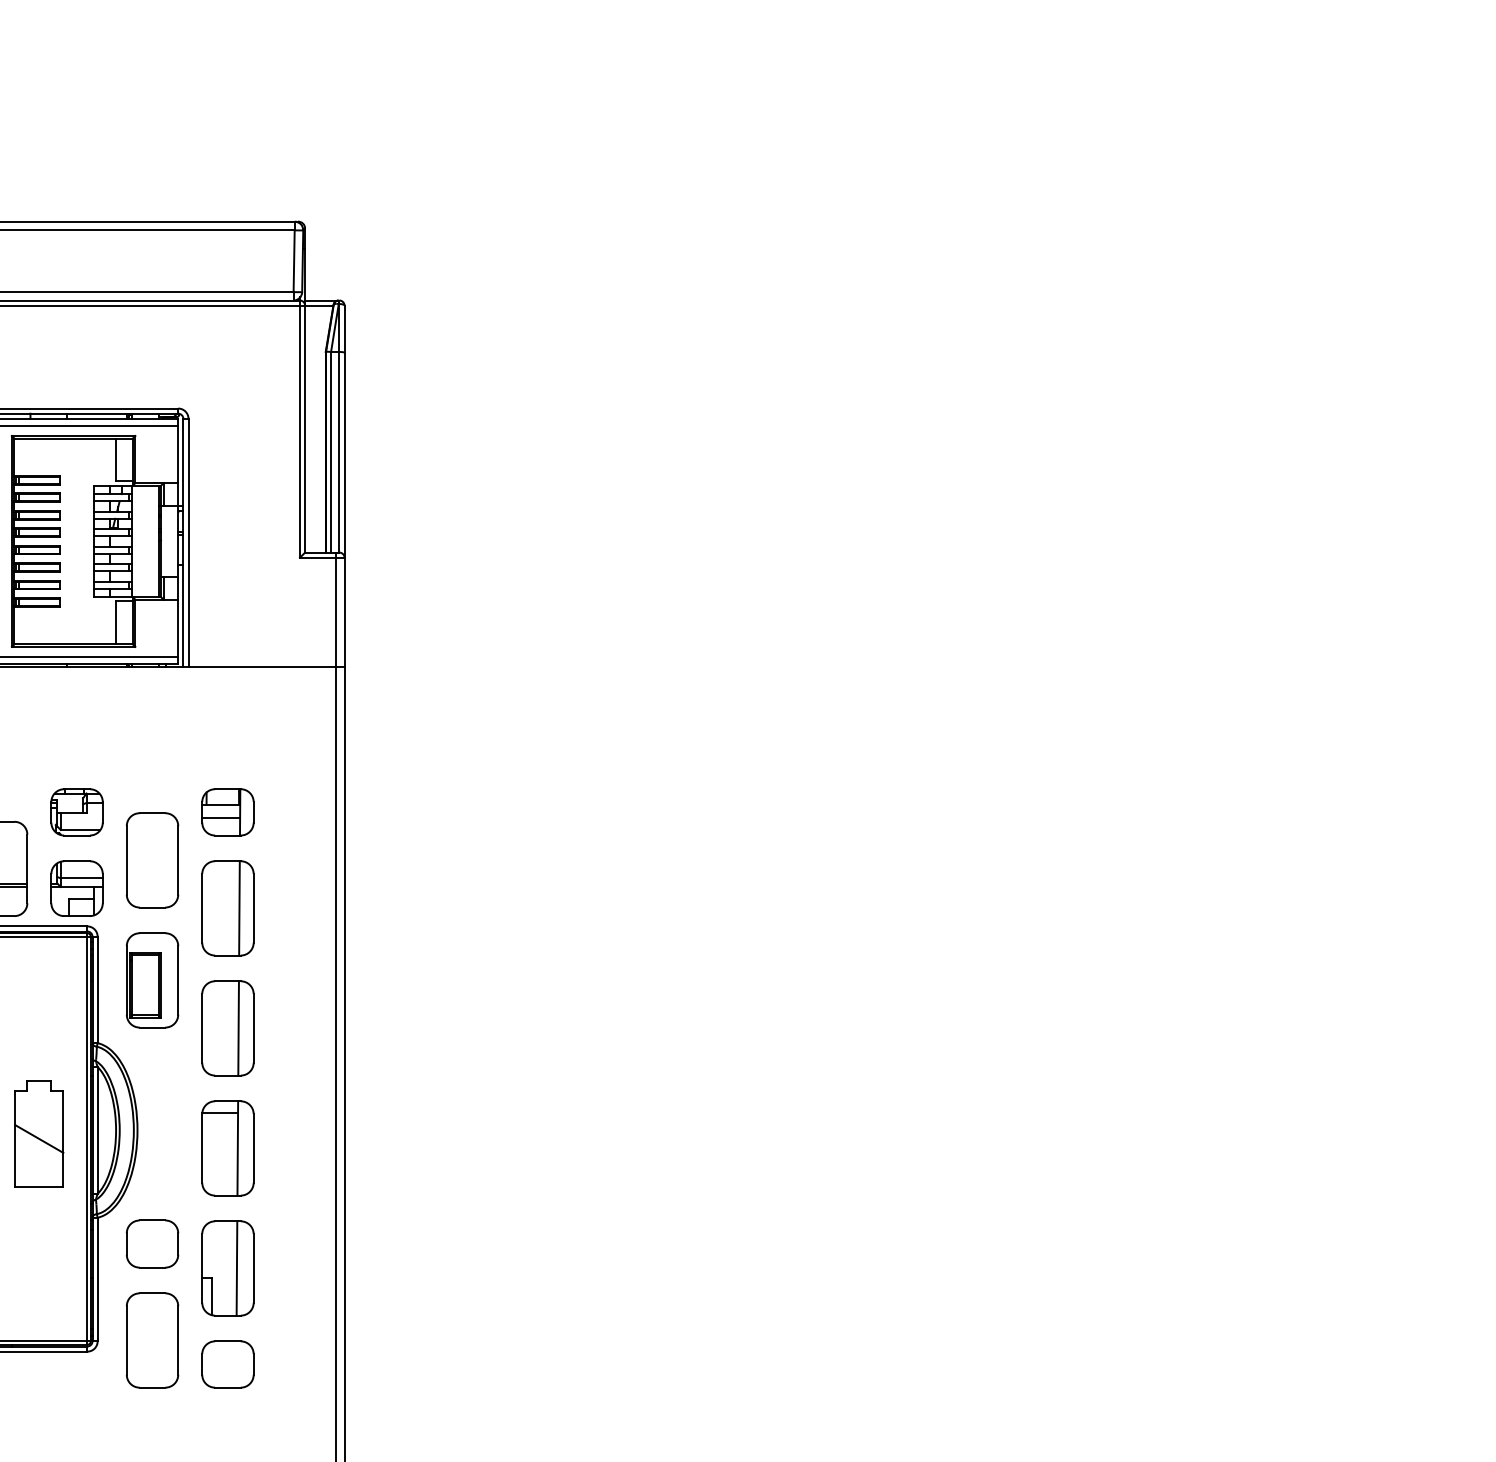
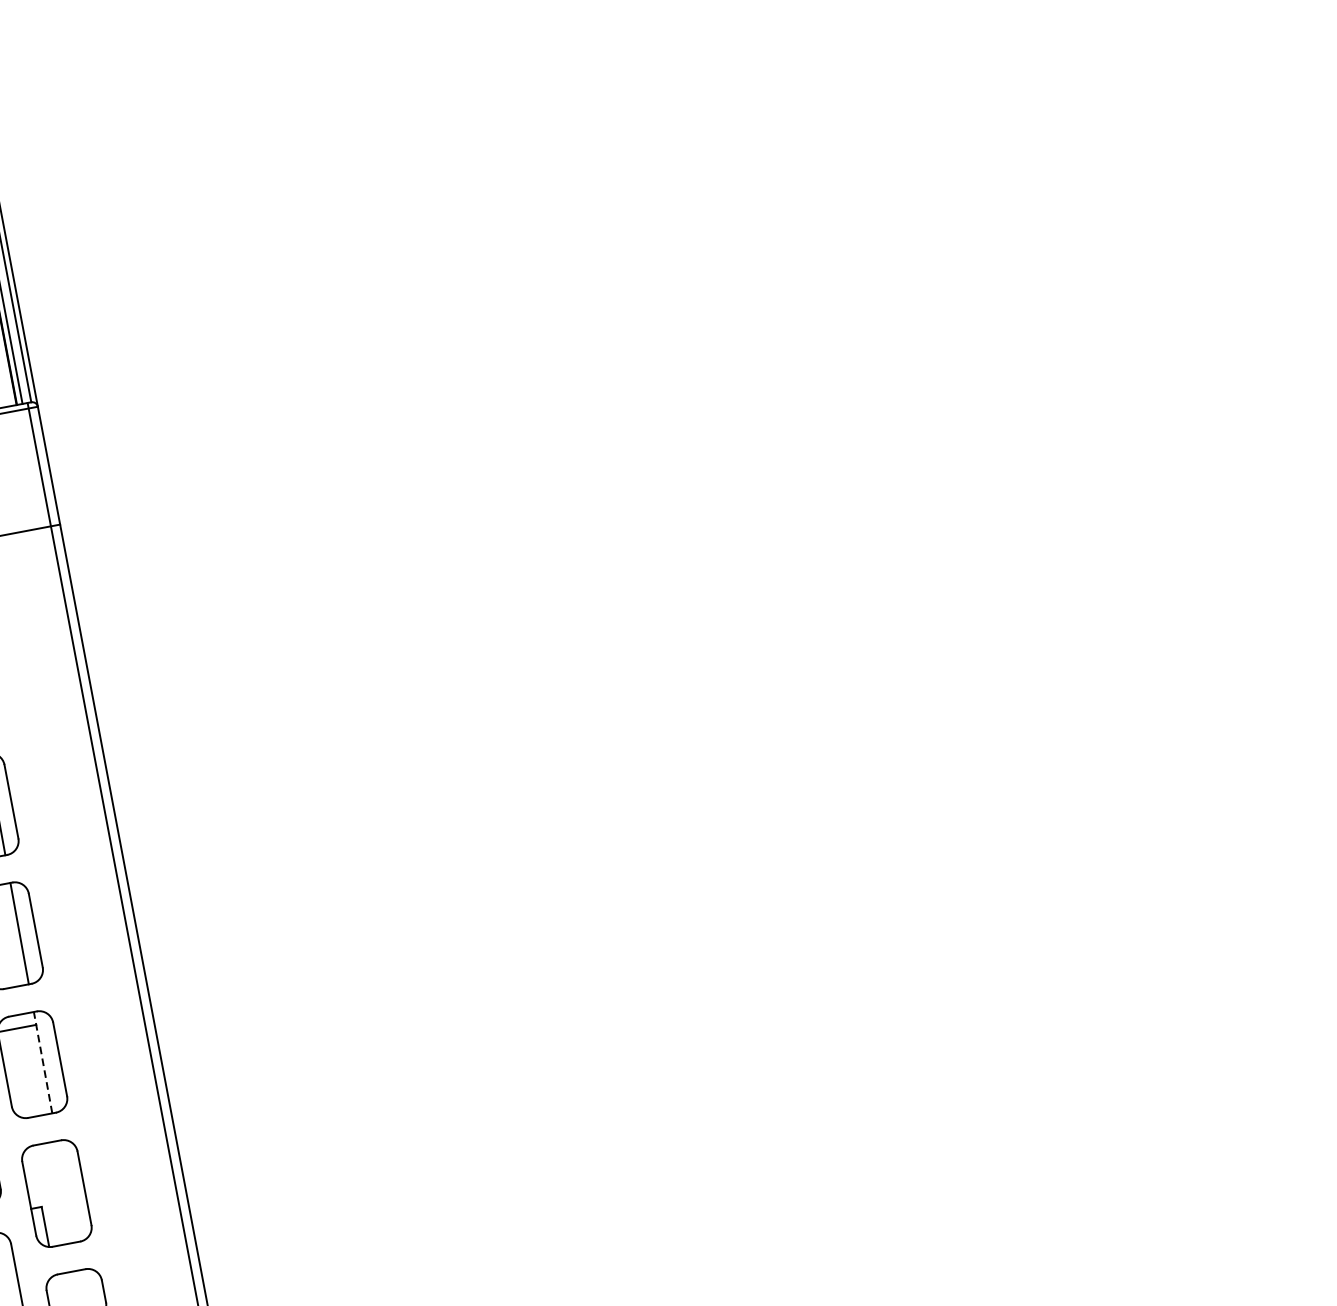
line: (237, 1147) -> (42, 1061), solid -> dashed
line: (236, 1268) -> (66, 1191), removed

